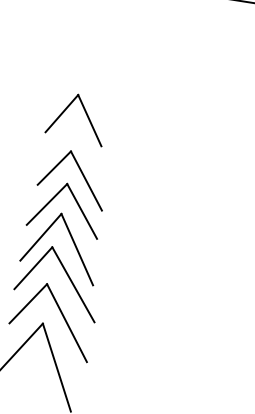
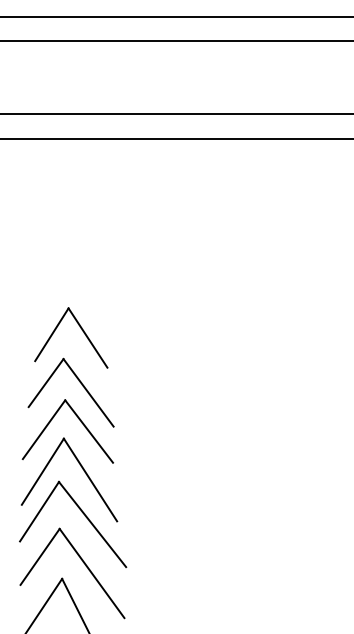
part: (85, 113) -> (81, 330), moved

